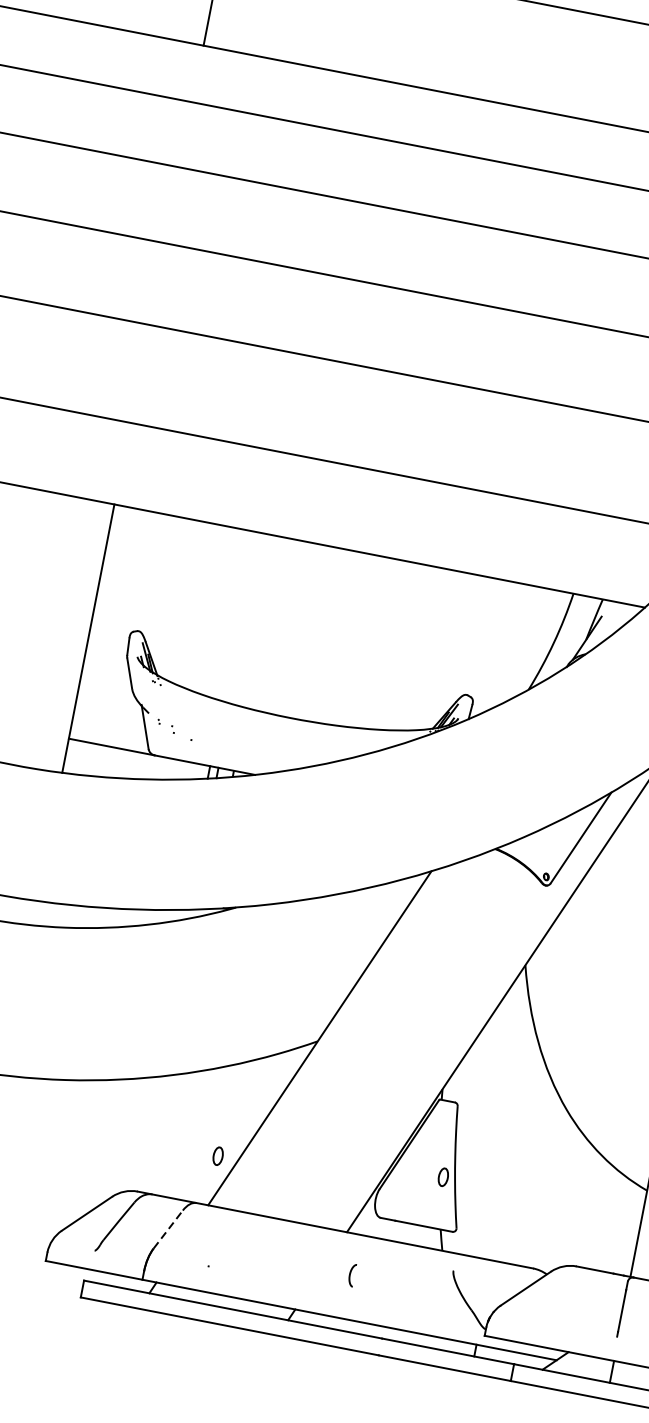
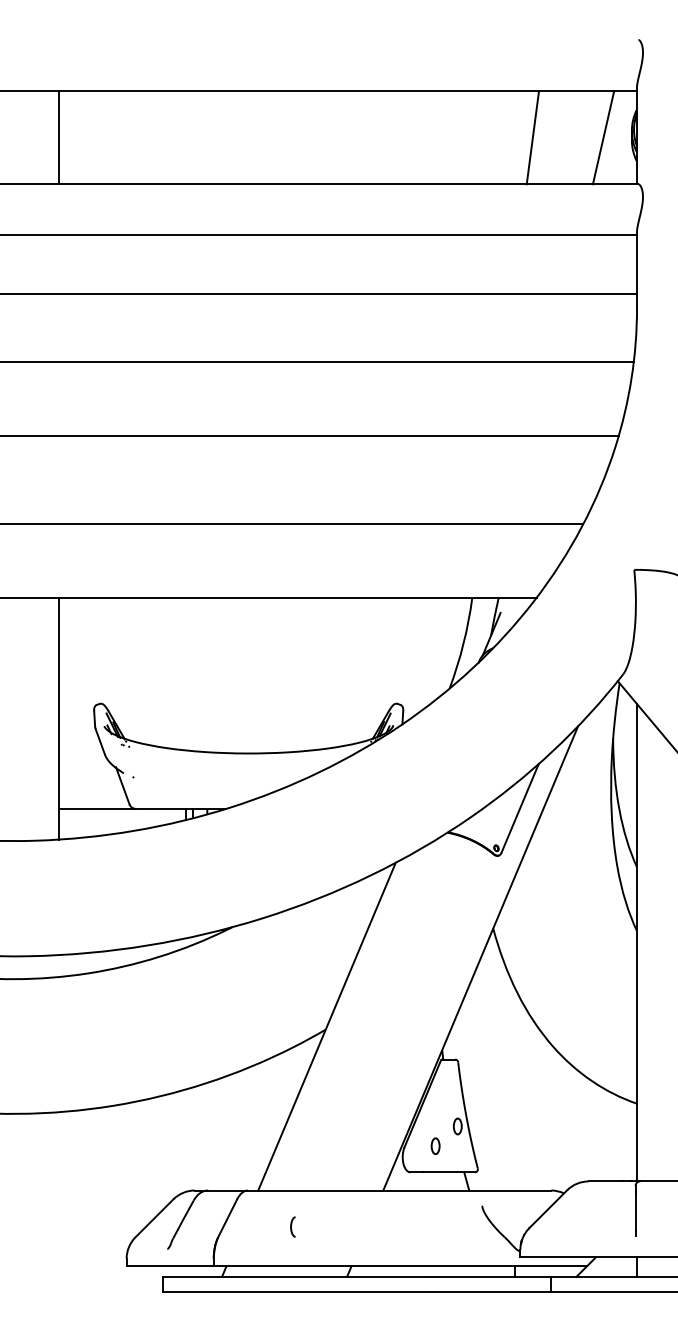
part: (217, 1156) -> (435, 1146), moved
line: (168, 1228) -> (227, 1217), dashed -> solid
curve: (350, 1274) -> (291, 1226), moved

